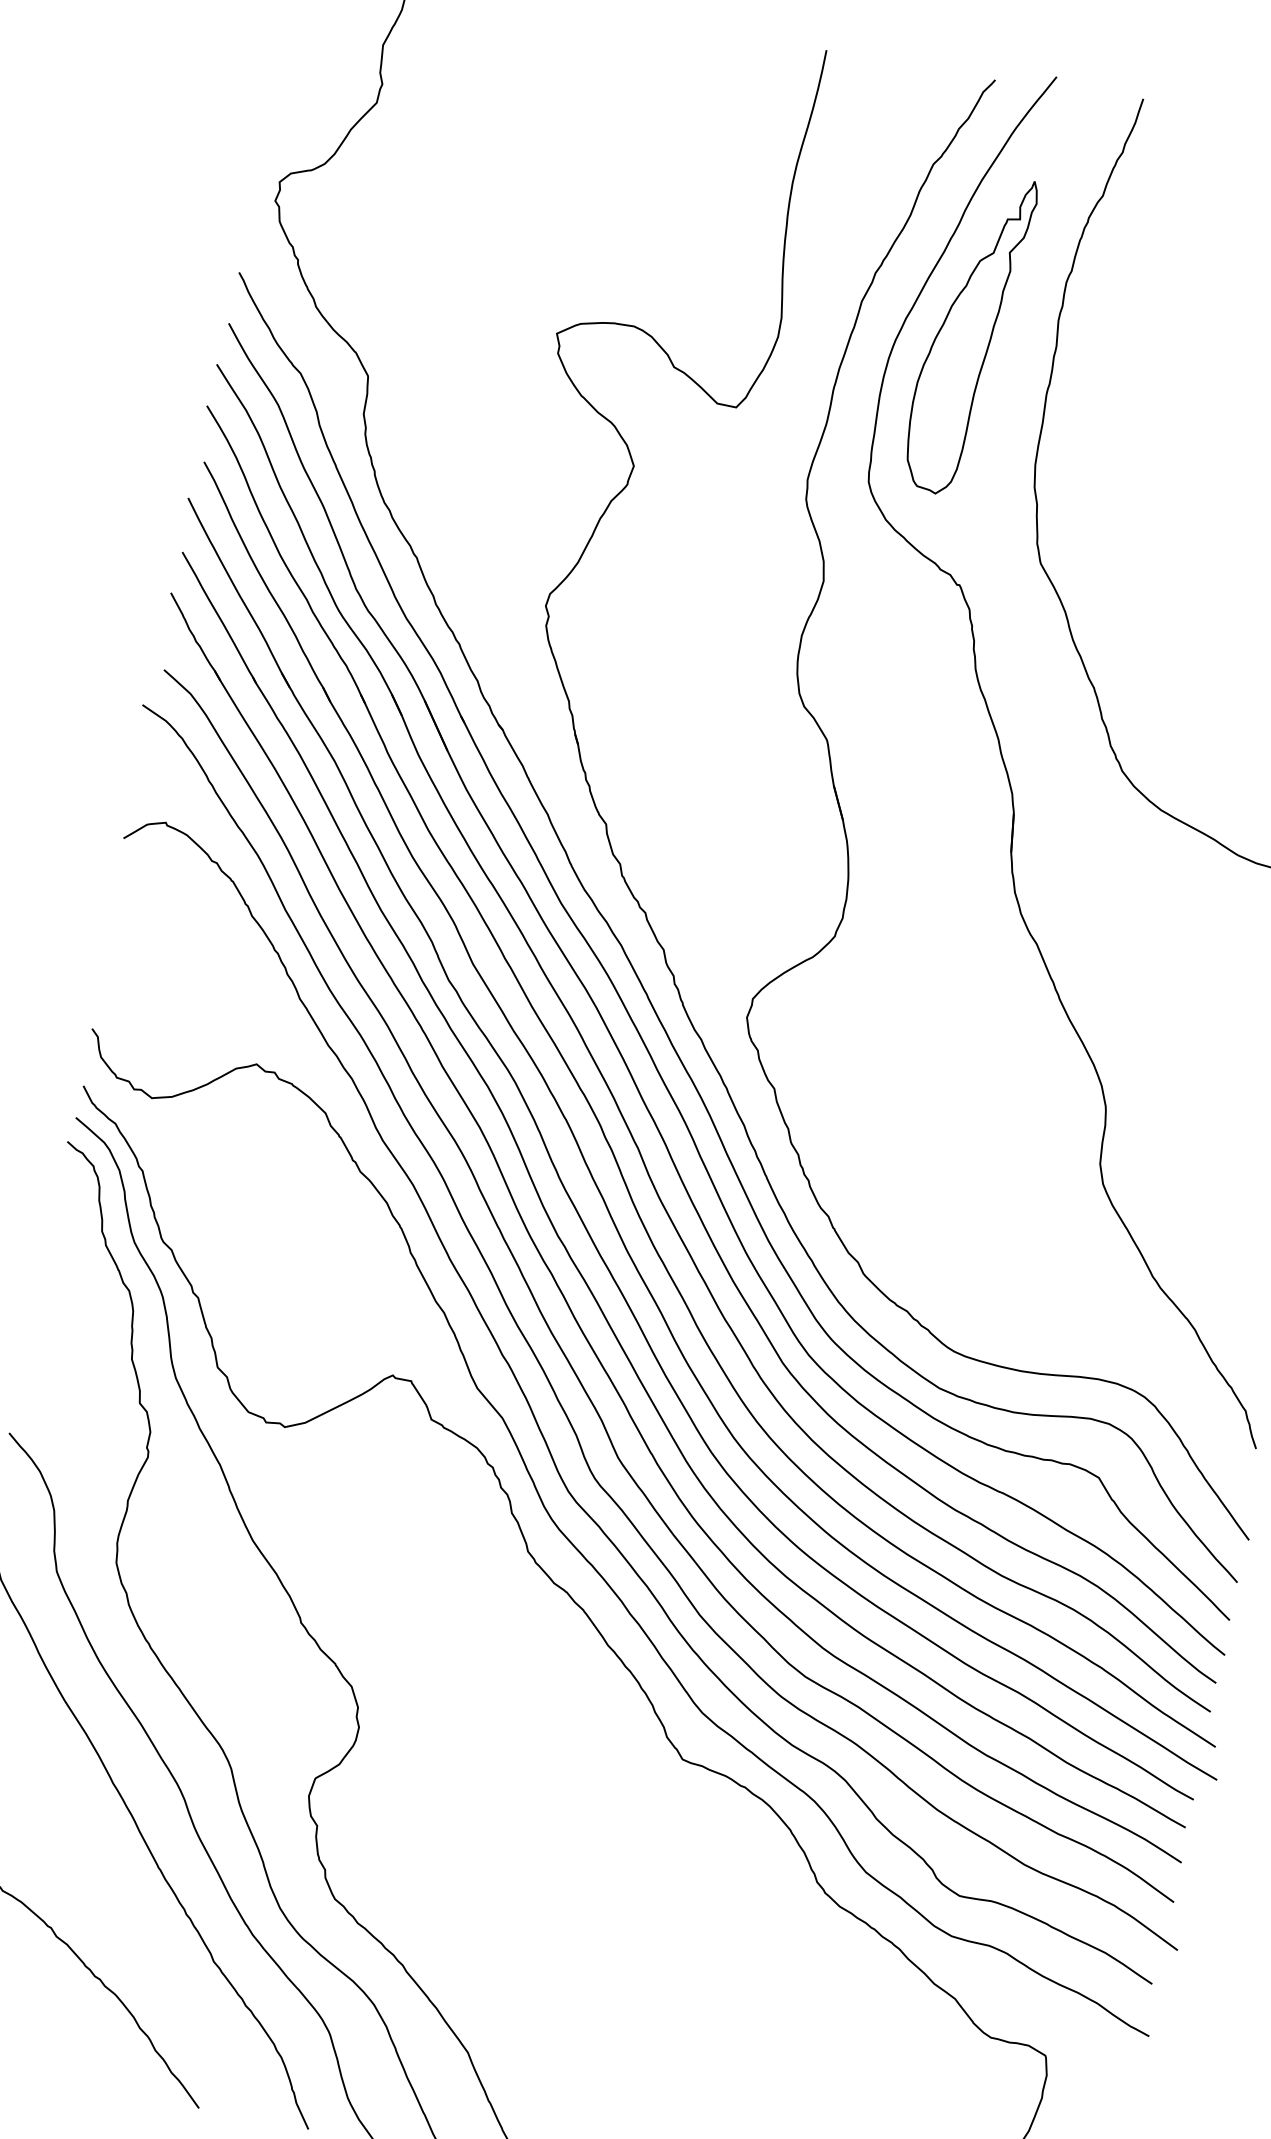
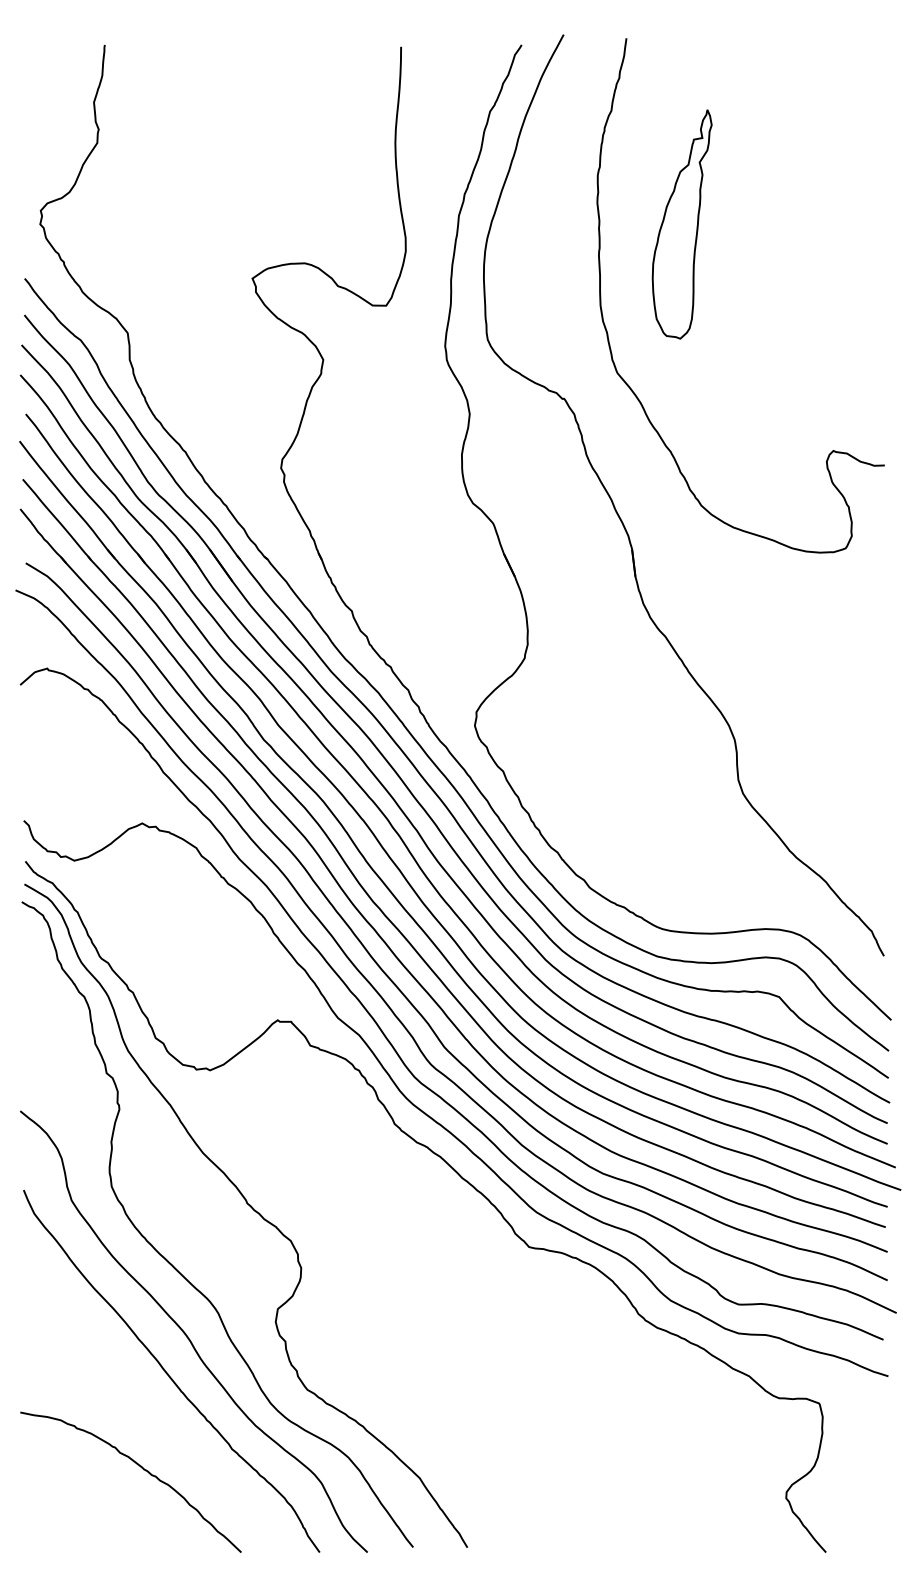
part: (967, 334) -> (681, 224), moved

